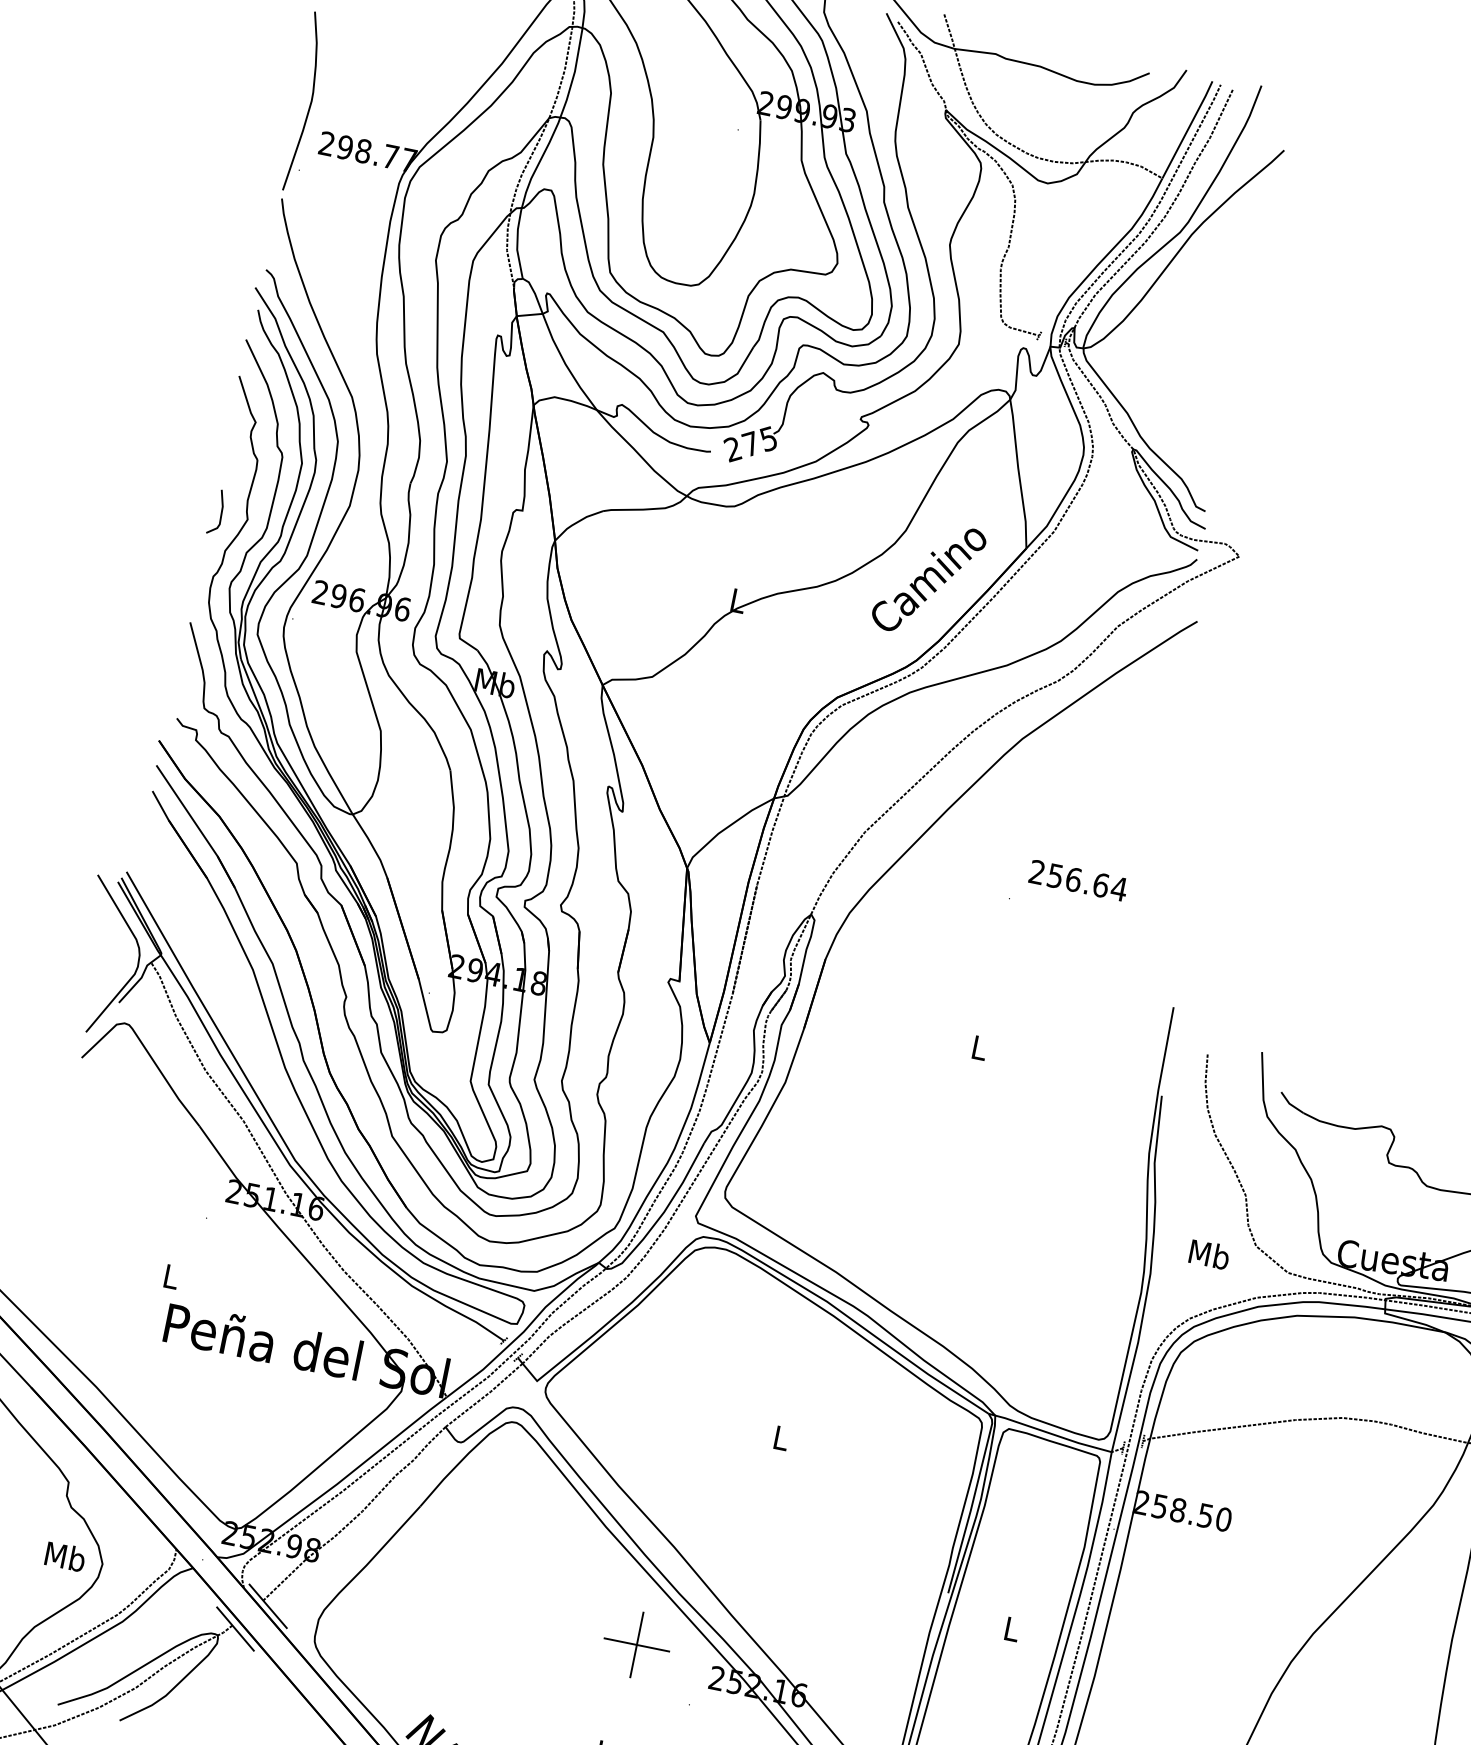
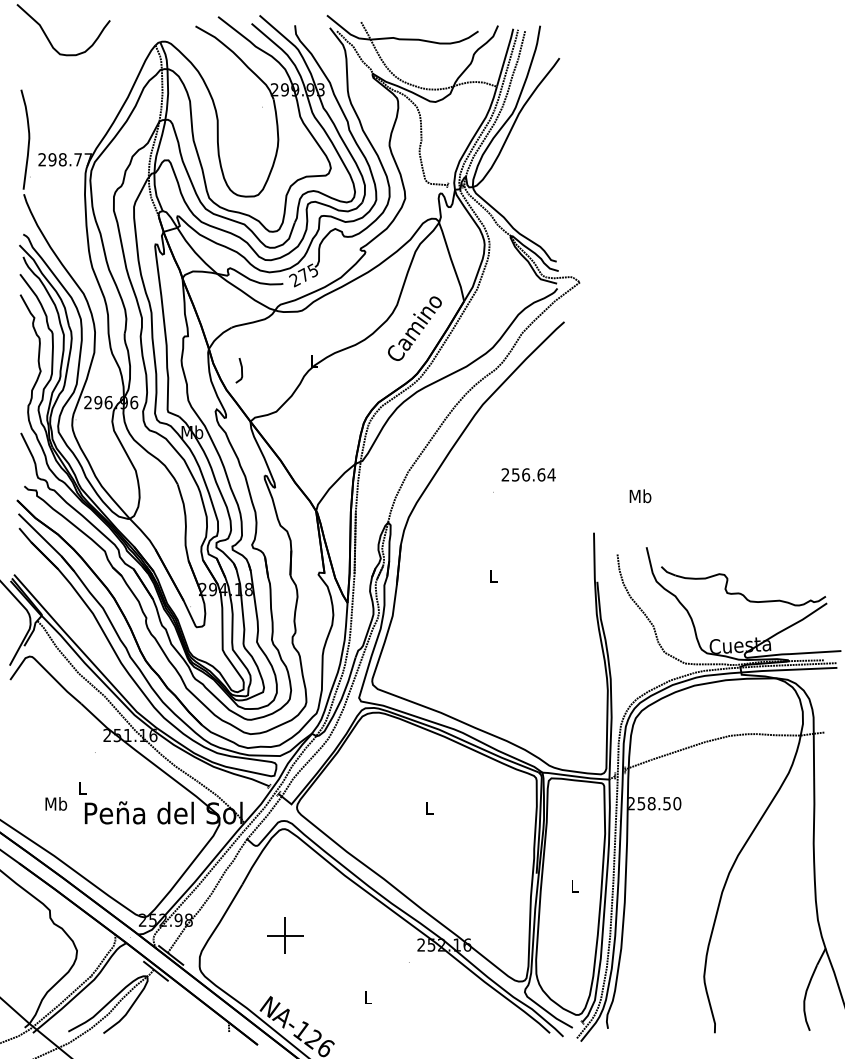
line: (220, 512) -> (241, 370), moved
text: (1209, 1254) -> (640, 496), moved
text: (65, 1556) -> (56, 803), moved
part: (637, 1644) -> (285, 935), moved

